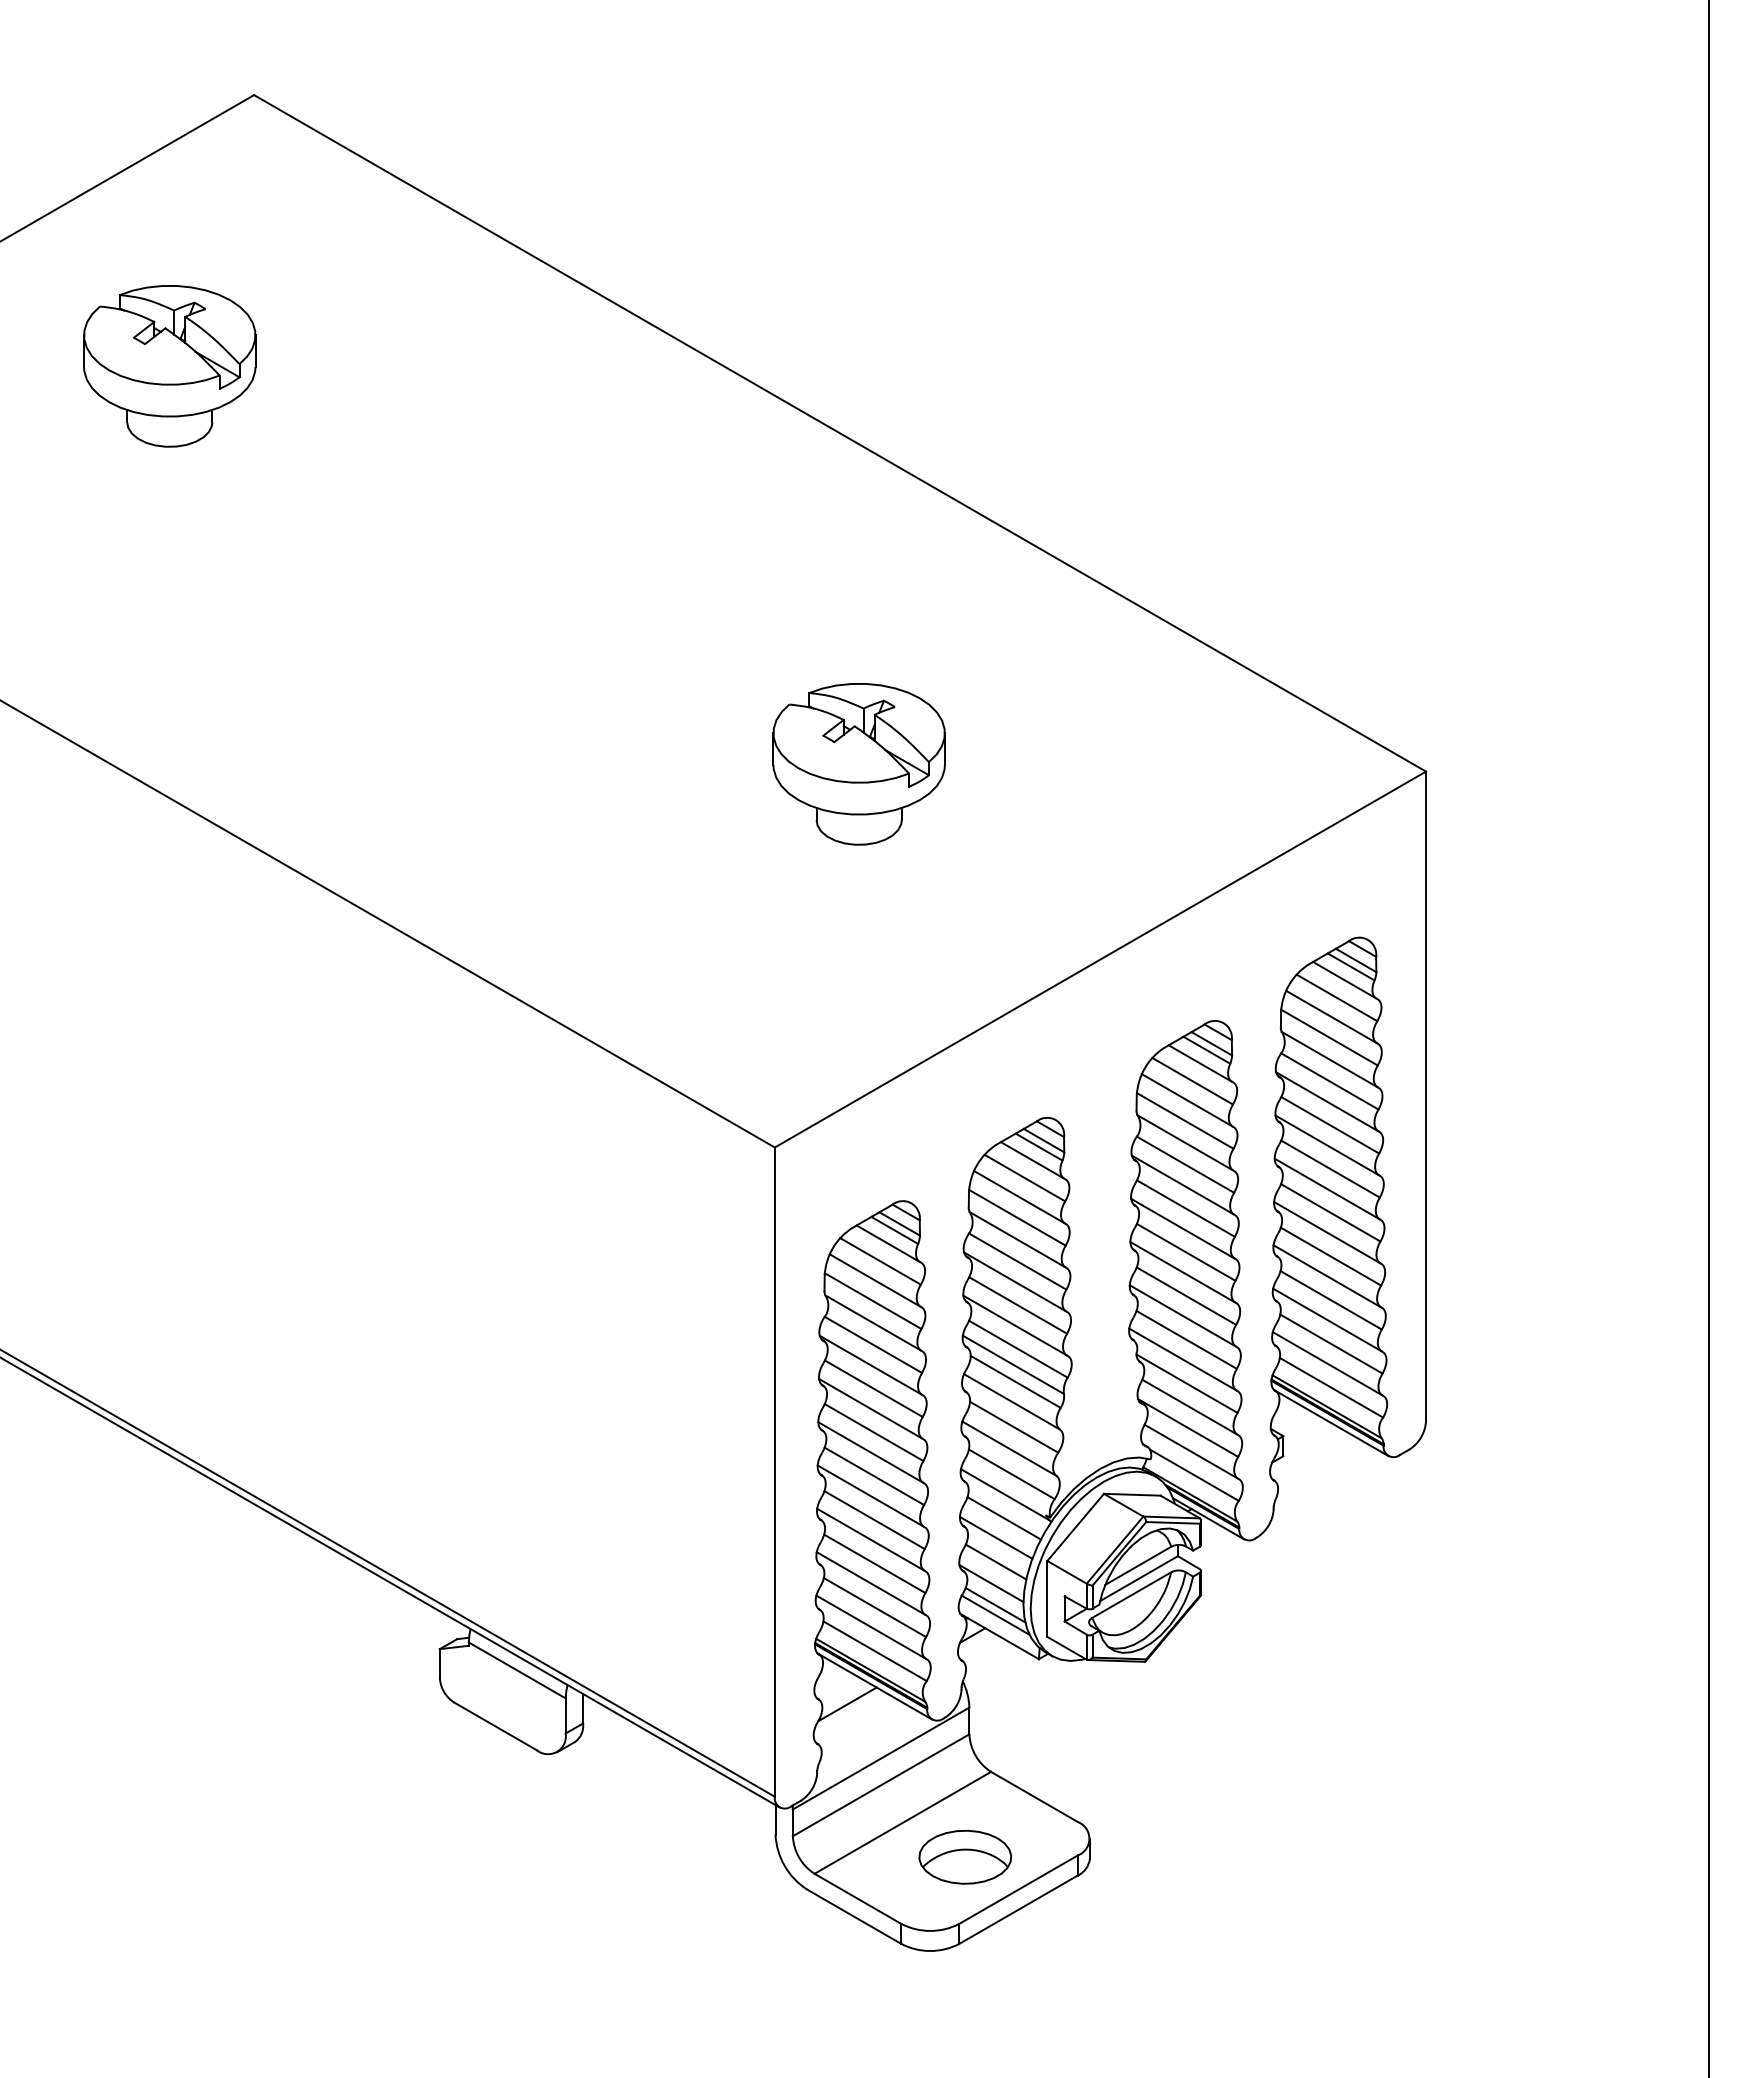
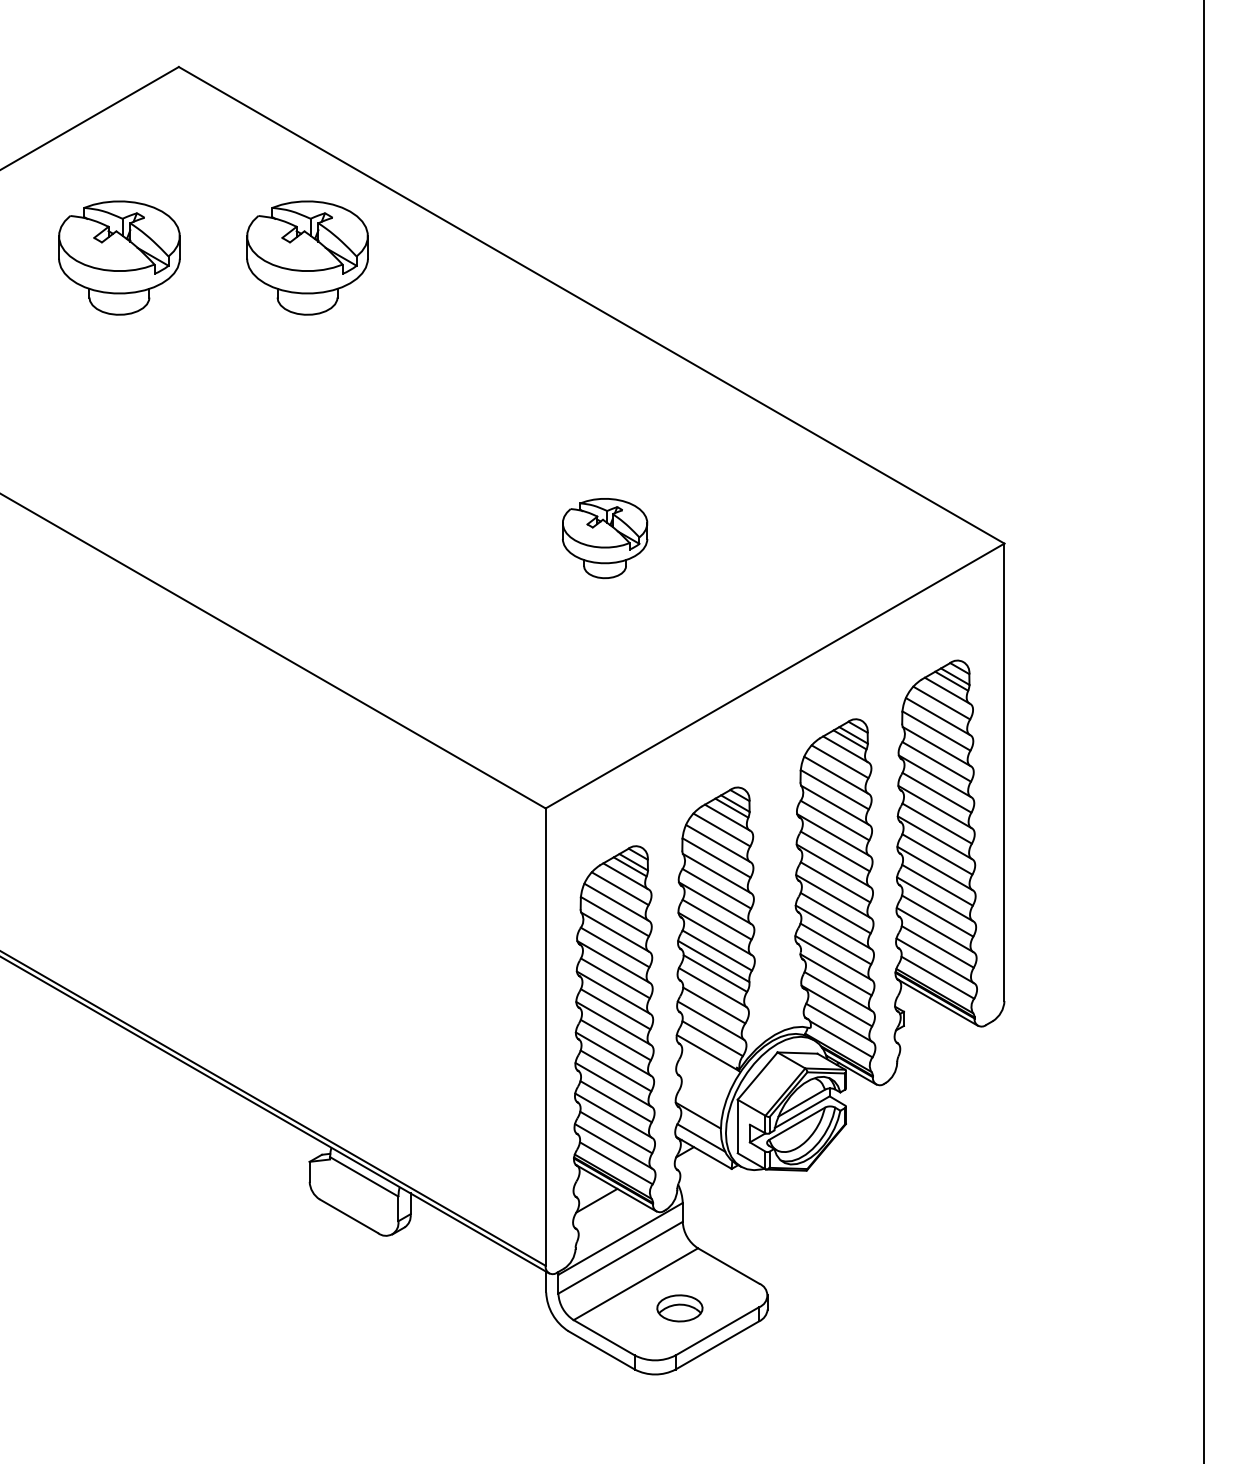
part: (436, 366) -> (307, 258), added
part: (858, 764) -> (604, 538), size x0.7
line: (1003, 1518) -> (706, 1069), removed
line: (995, 1537) -> (701, 1083), removed
line: (995, 1561) -> (701, 1100), removed
line: (995, 1605) -> (701, 1131), removed
part: (965, 1856) -> (680, 1307), size x0.7

